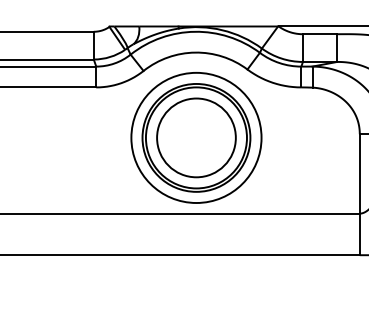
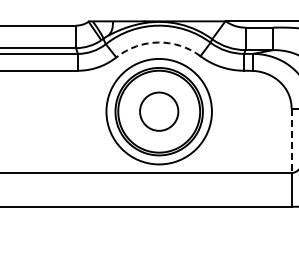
arc: (195, 52) -> (158, 42), solid -> dashed
circle: (196, 137) -> (159, 111), size x0.6
line: (359, 174) -> (291, 141), solid -> dashed

